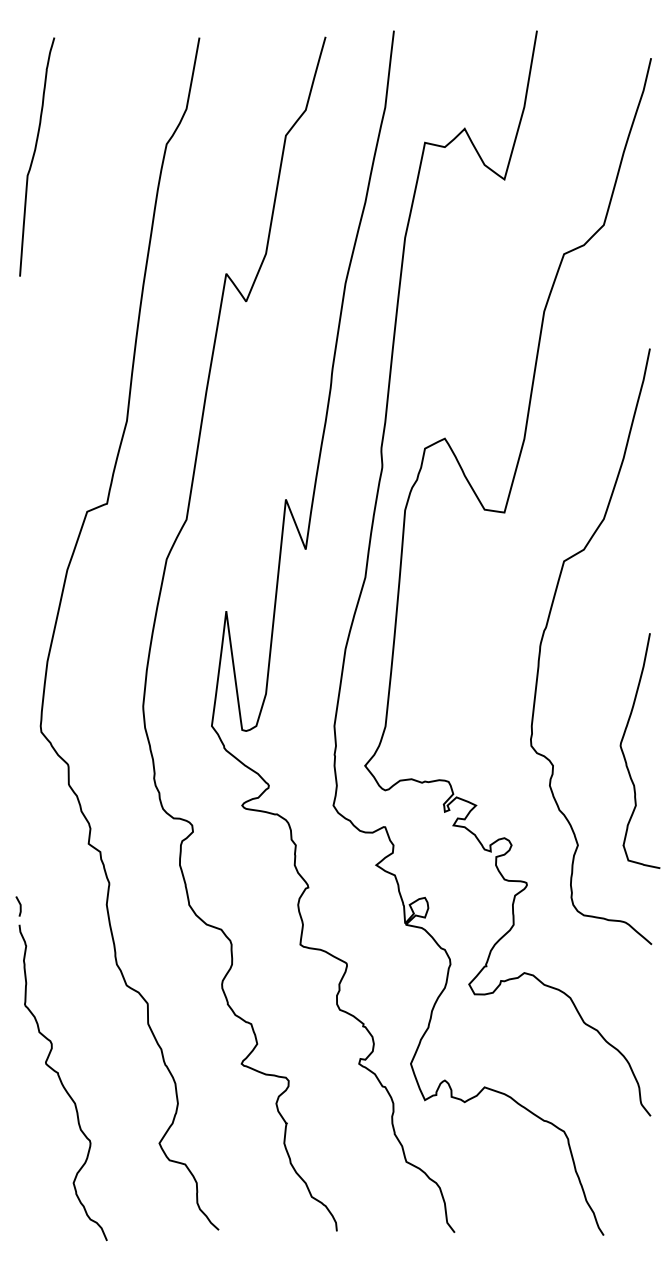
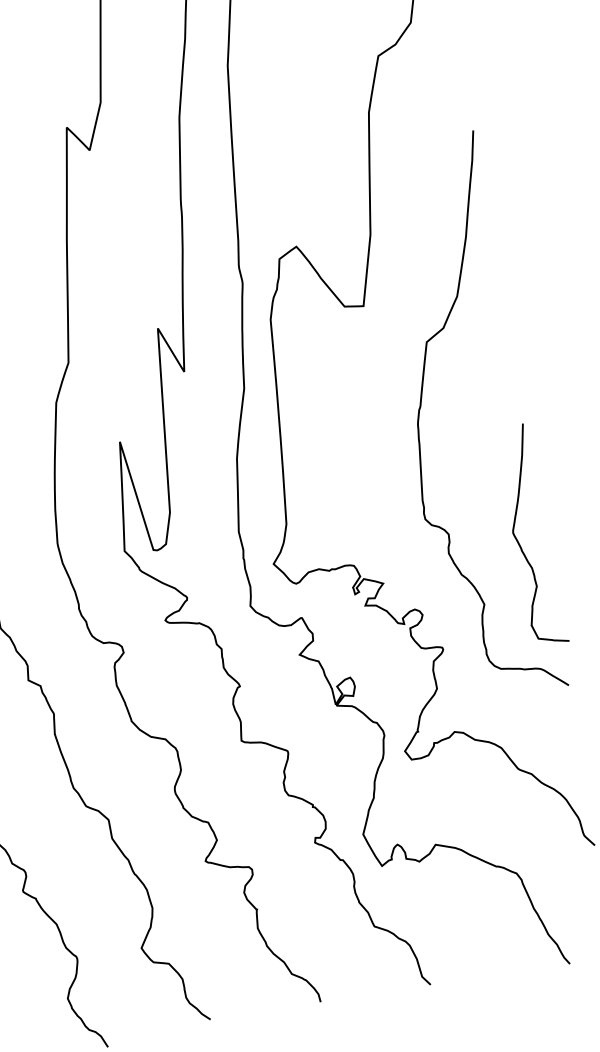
curve: (625, 756) -> (519, 542), moved

